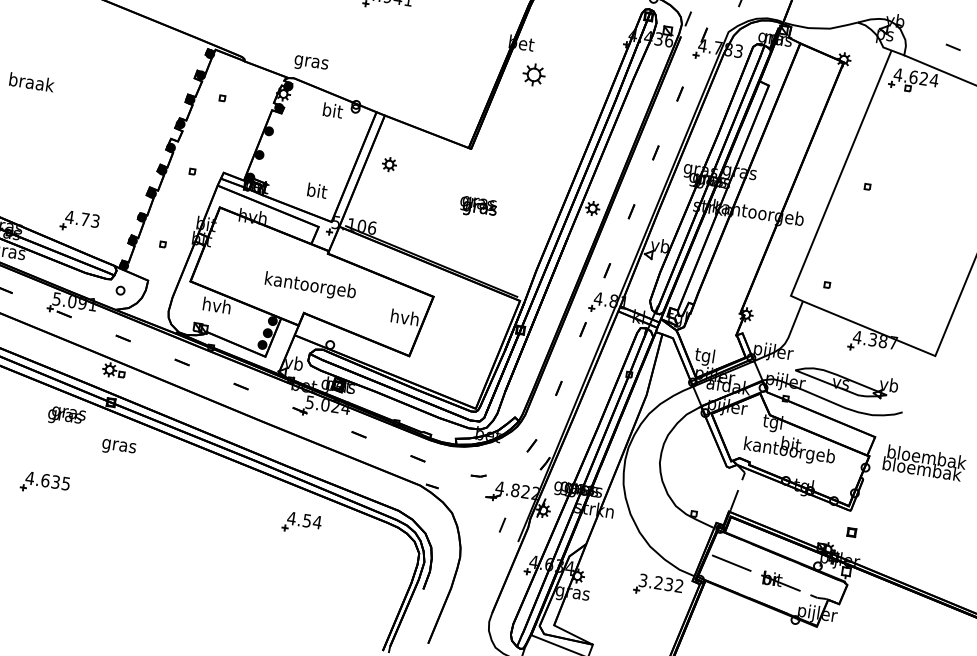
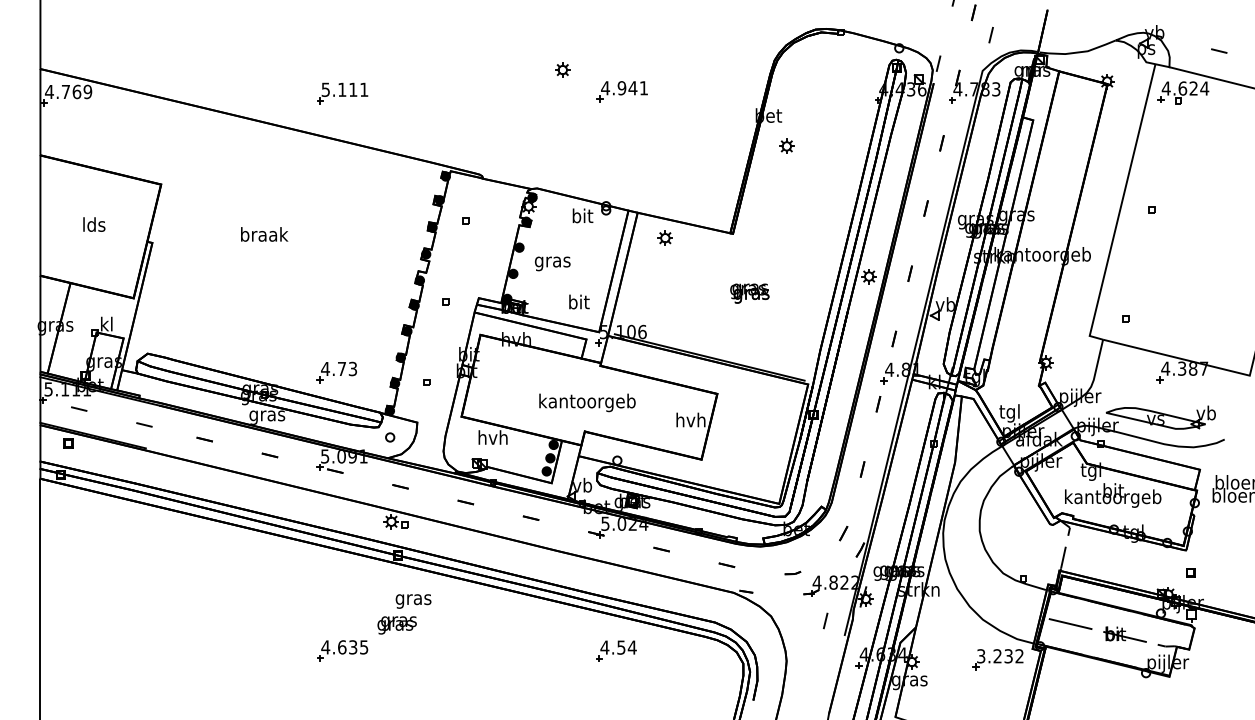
text: (311, 63) -> (552, 263), moved
part: (534, 73) -> (786, 145), size x0.62
part: (388, 163) -> (664, 237), moved
text: (66, 416) -> (396, 625), moved

